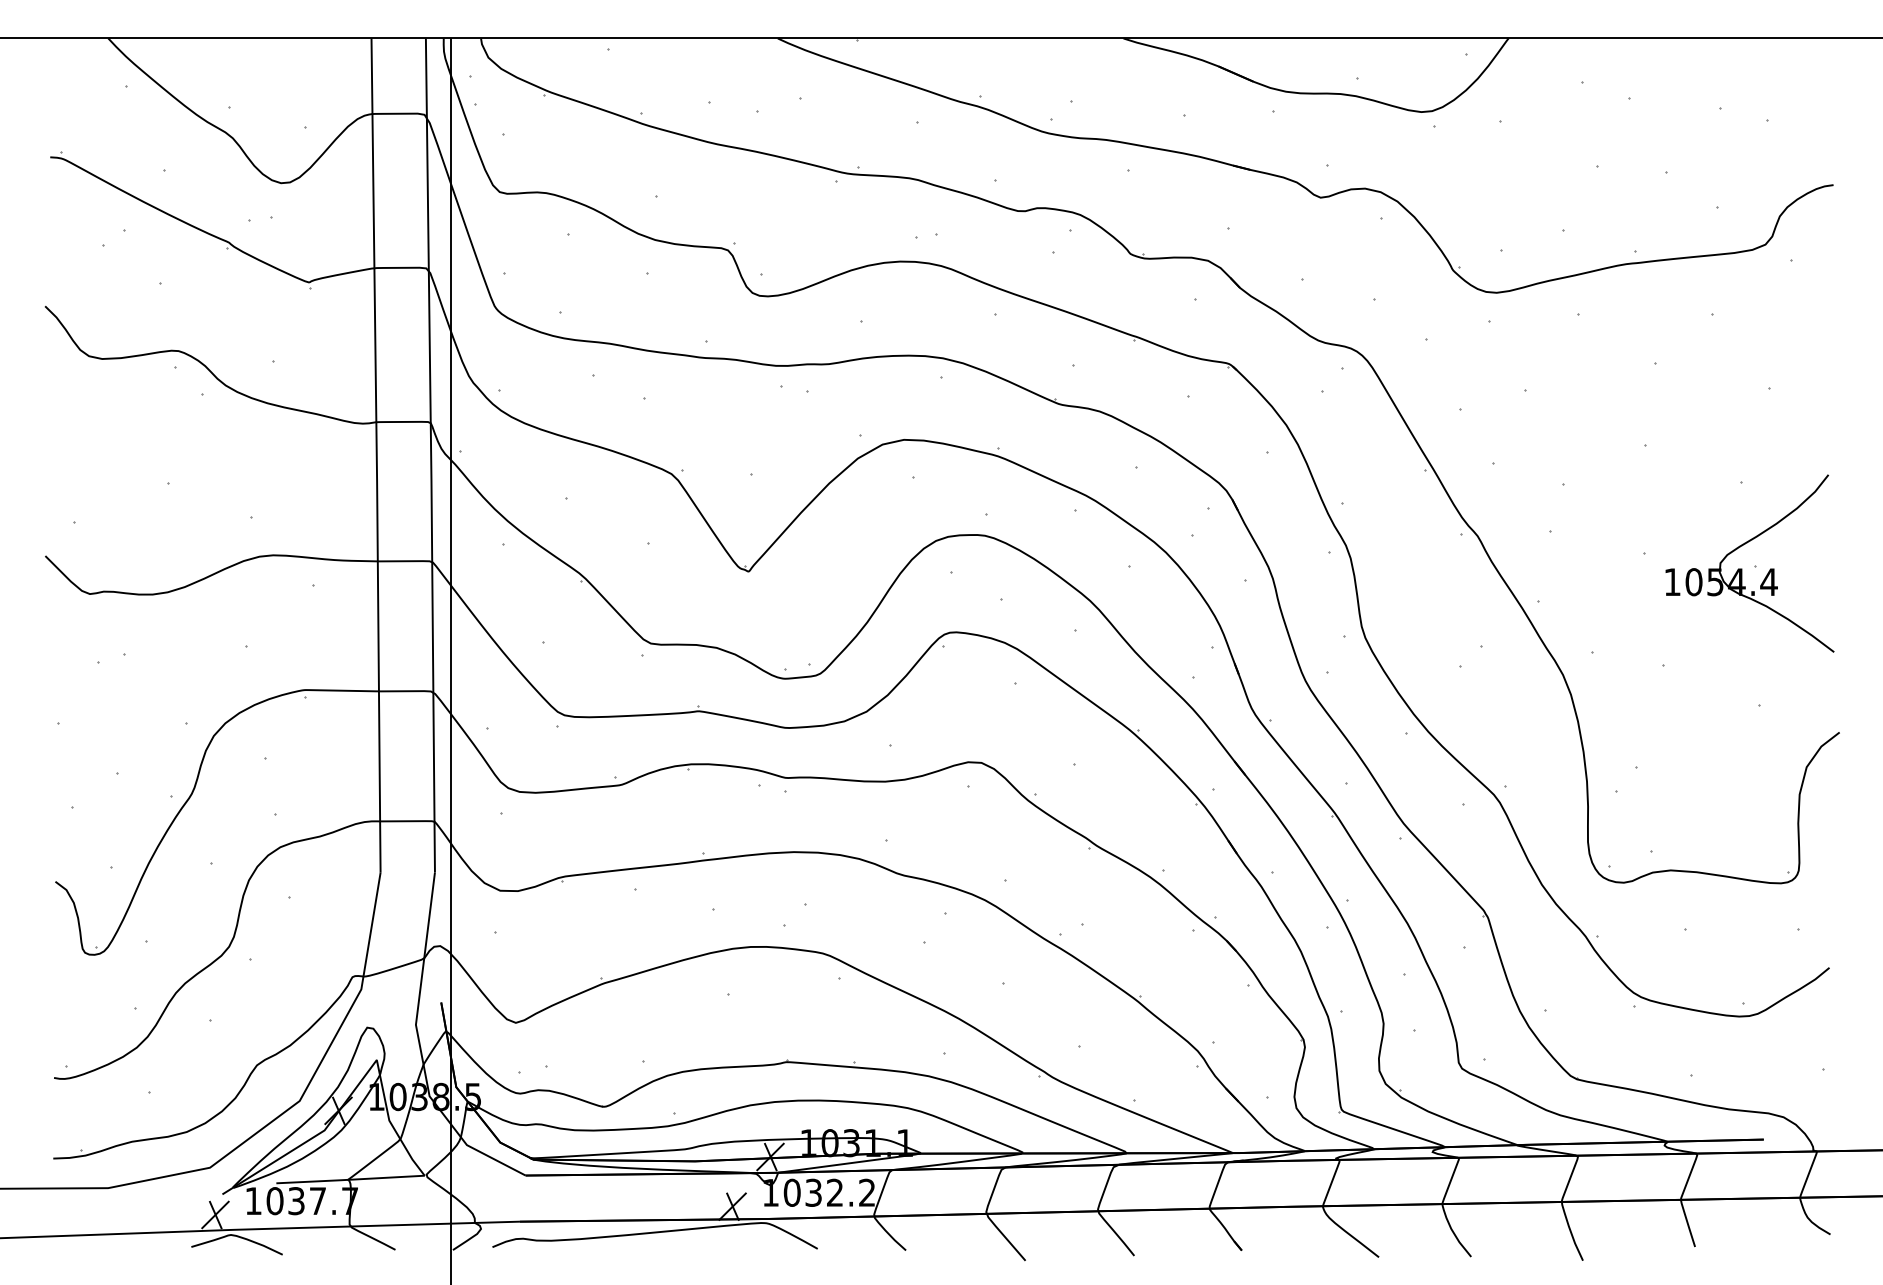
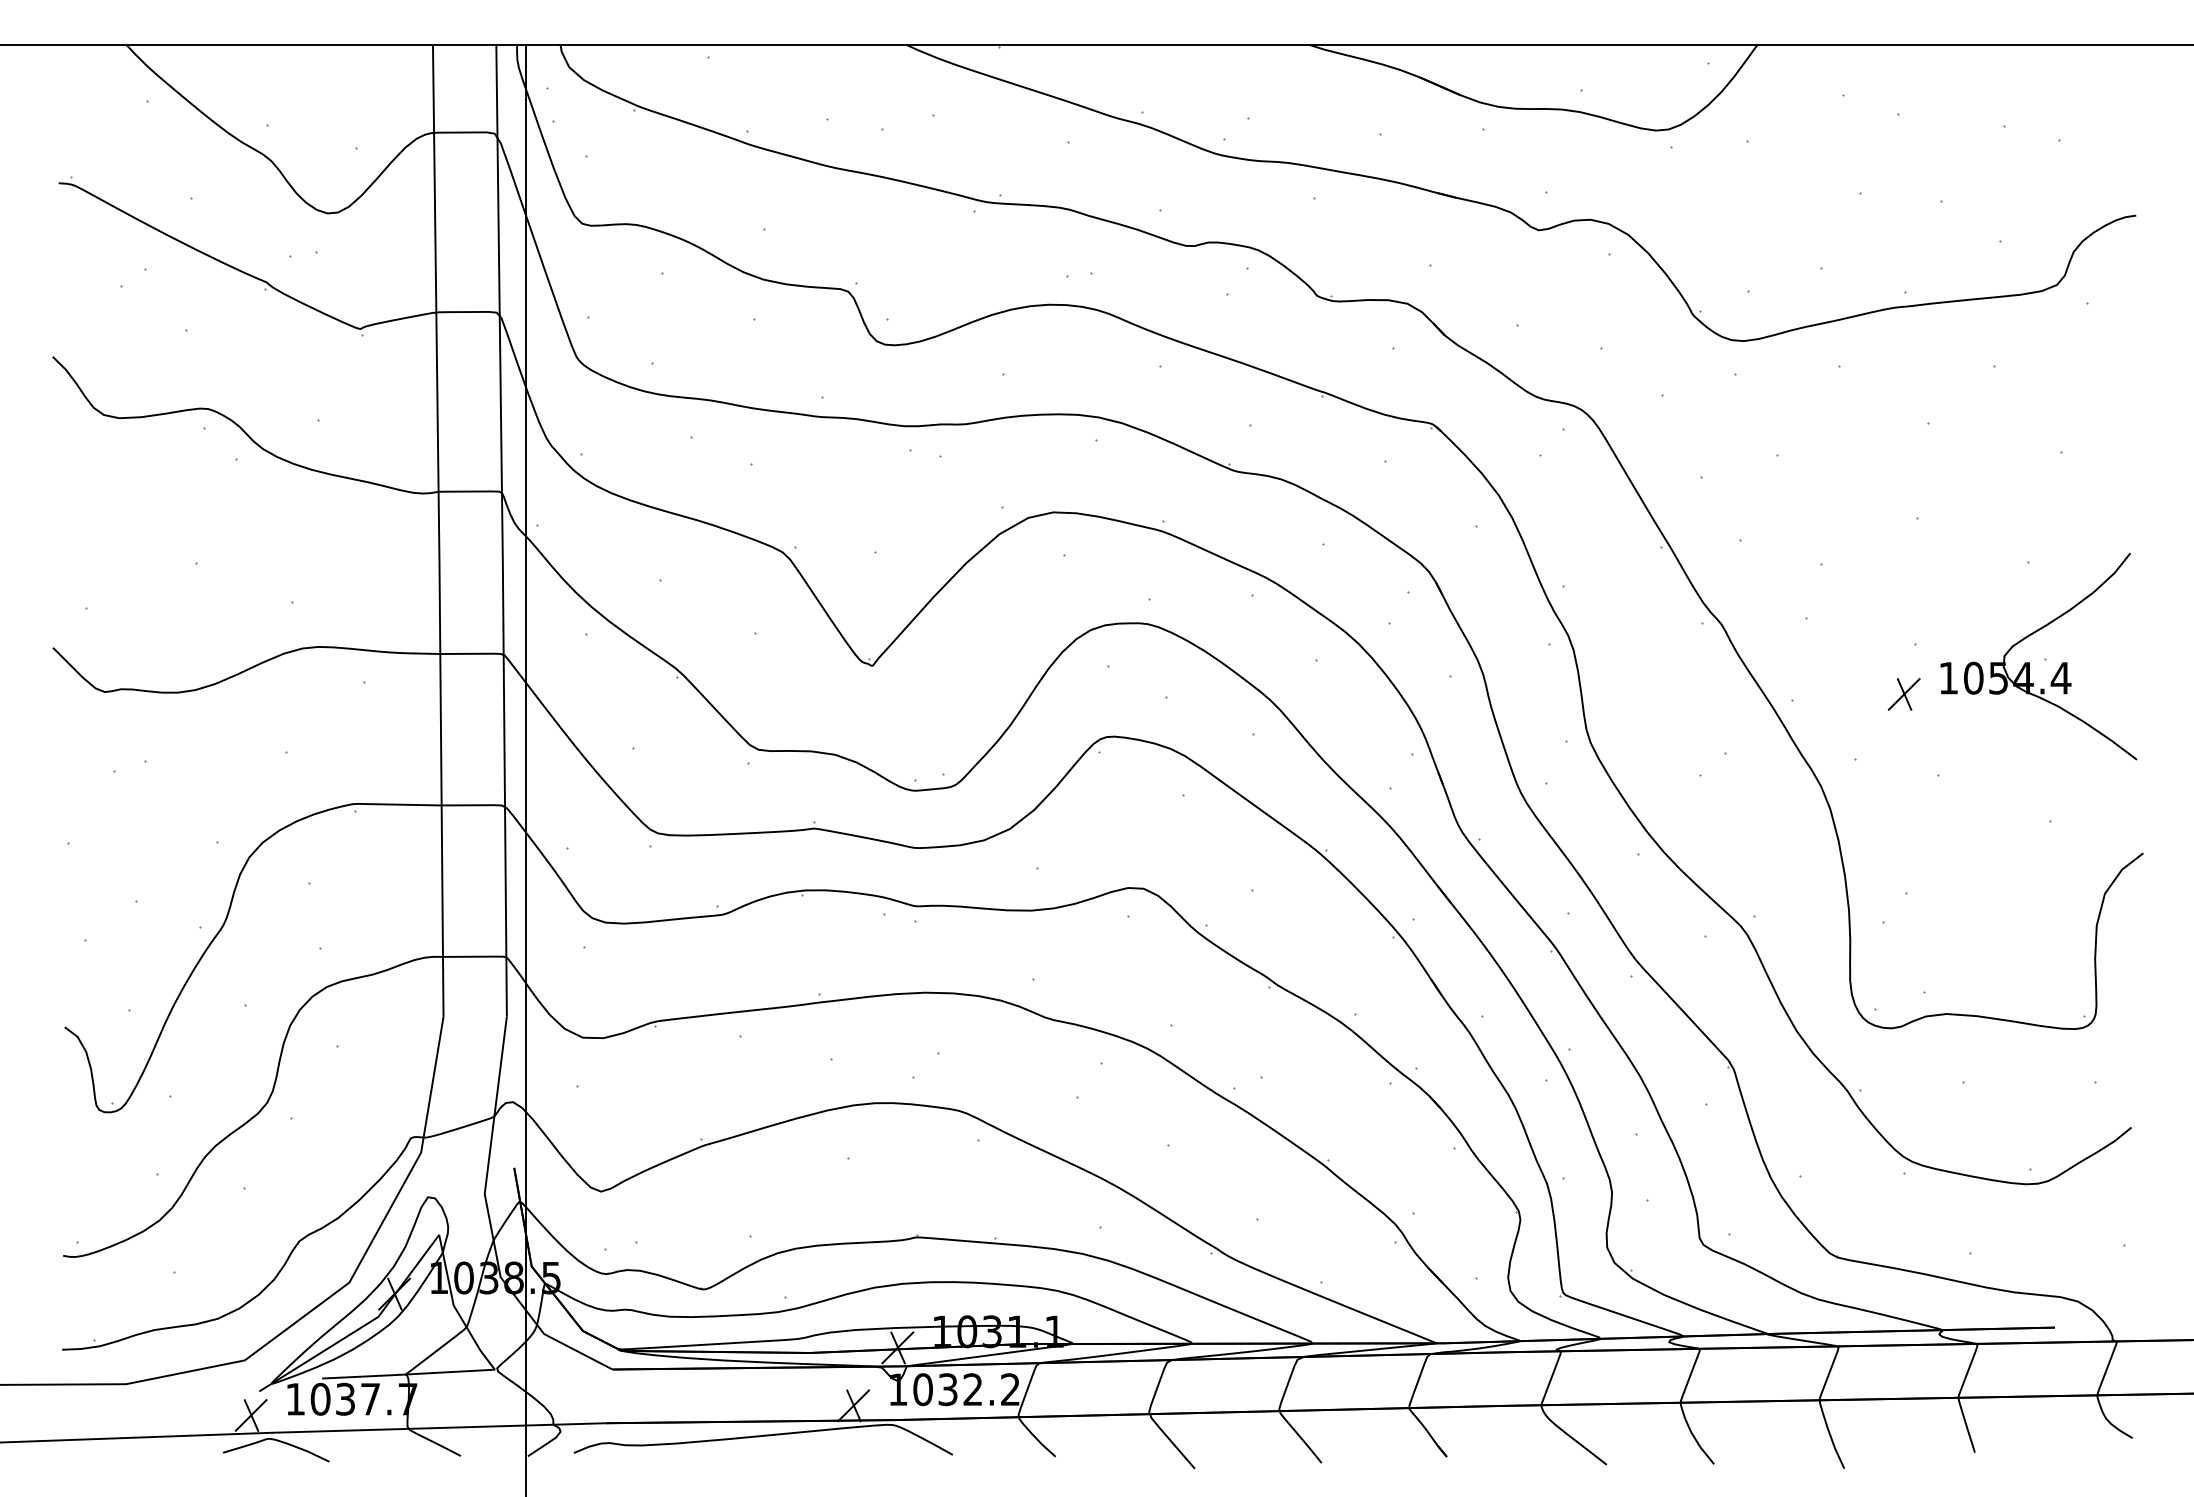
part: (1634, 595) -> (1904, 693), added

